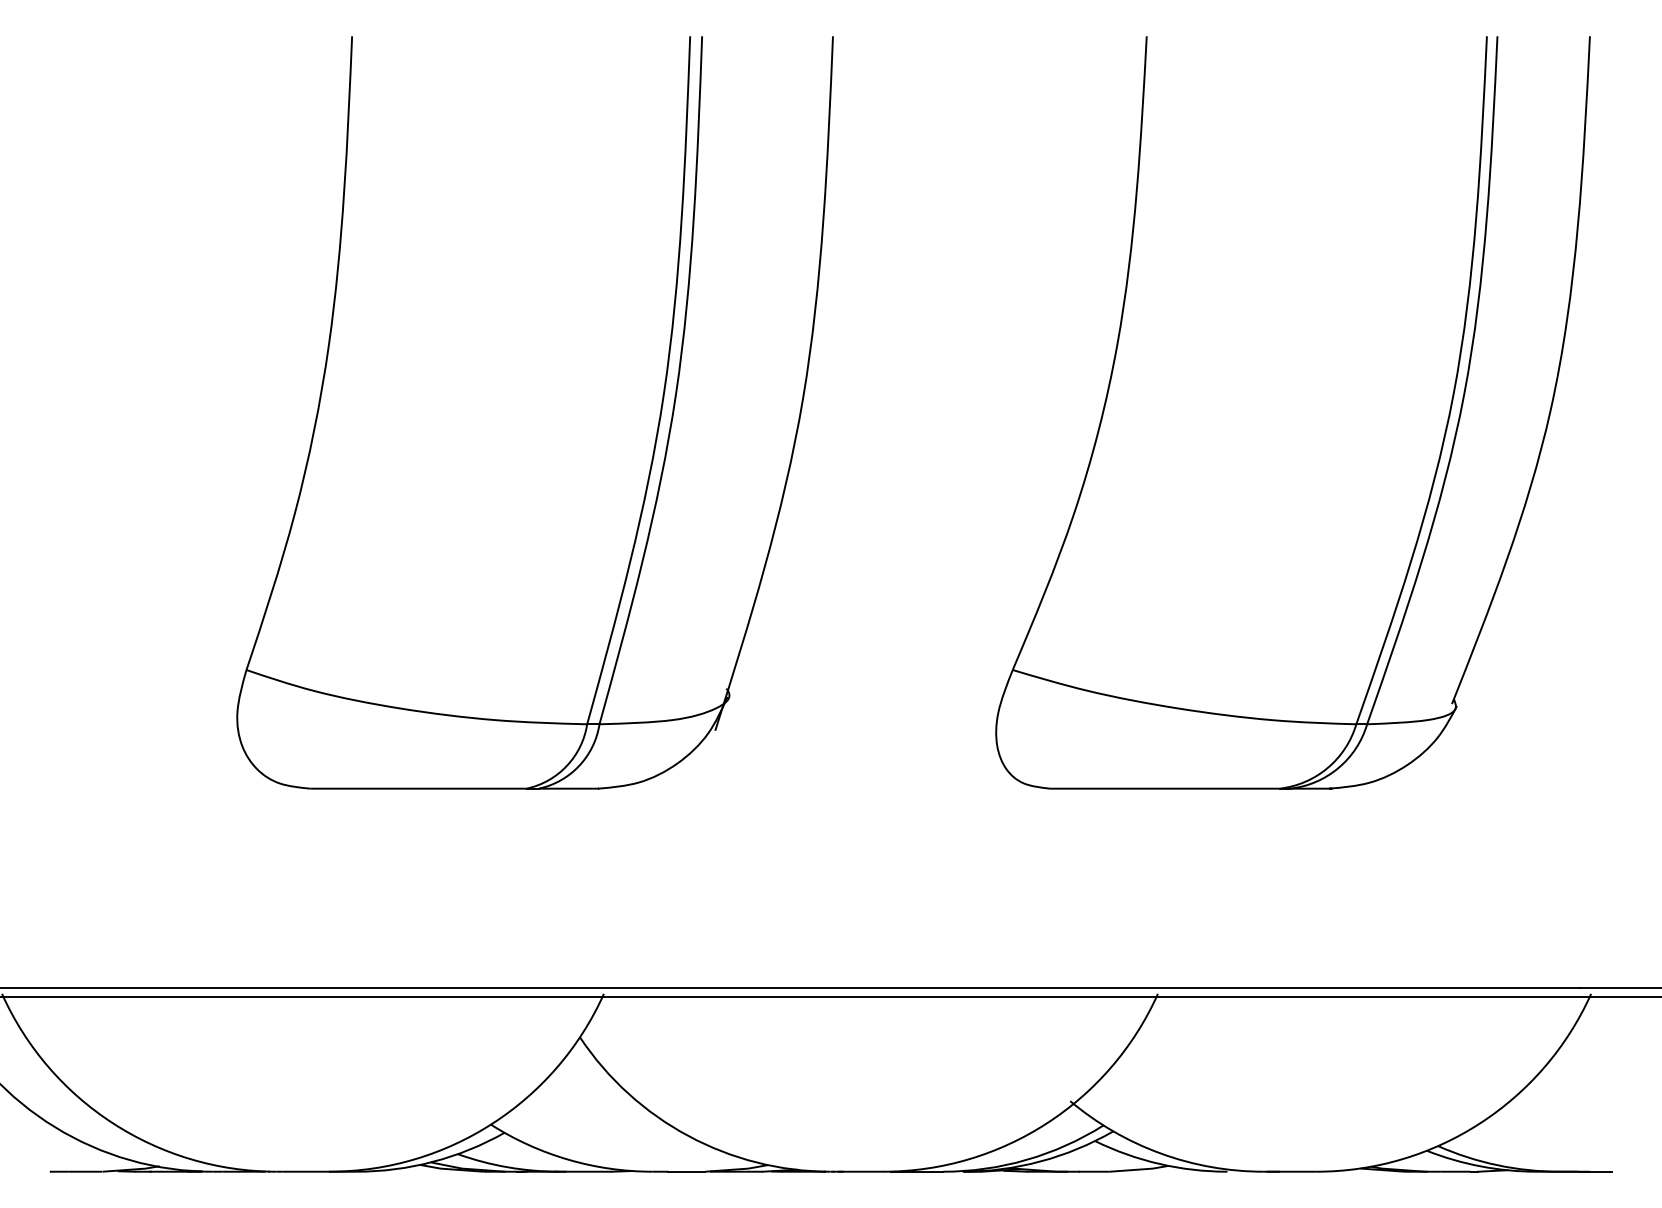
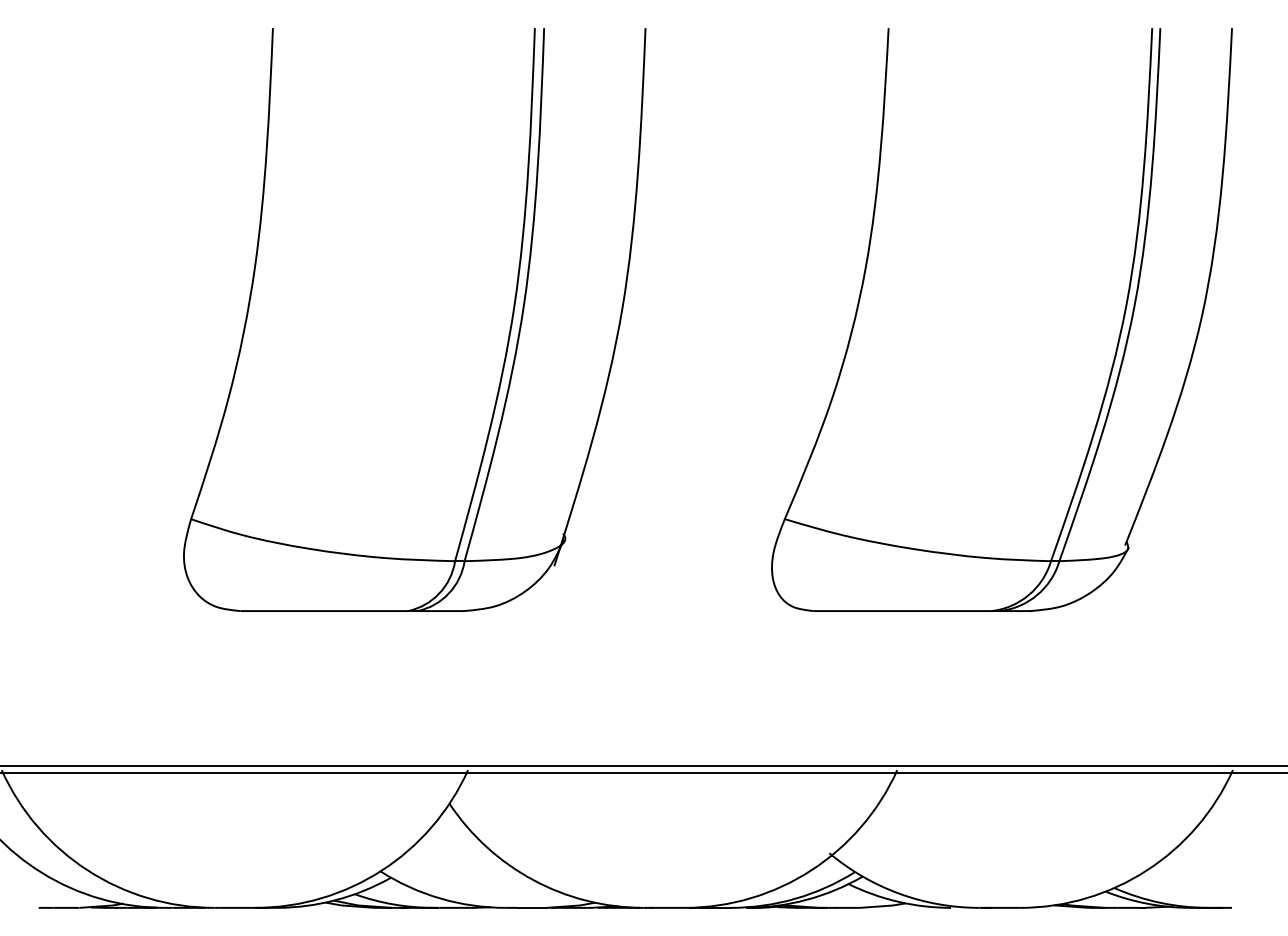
line: (1594, 1171) -> (1235, 907), removed

